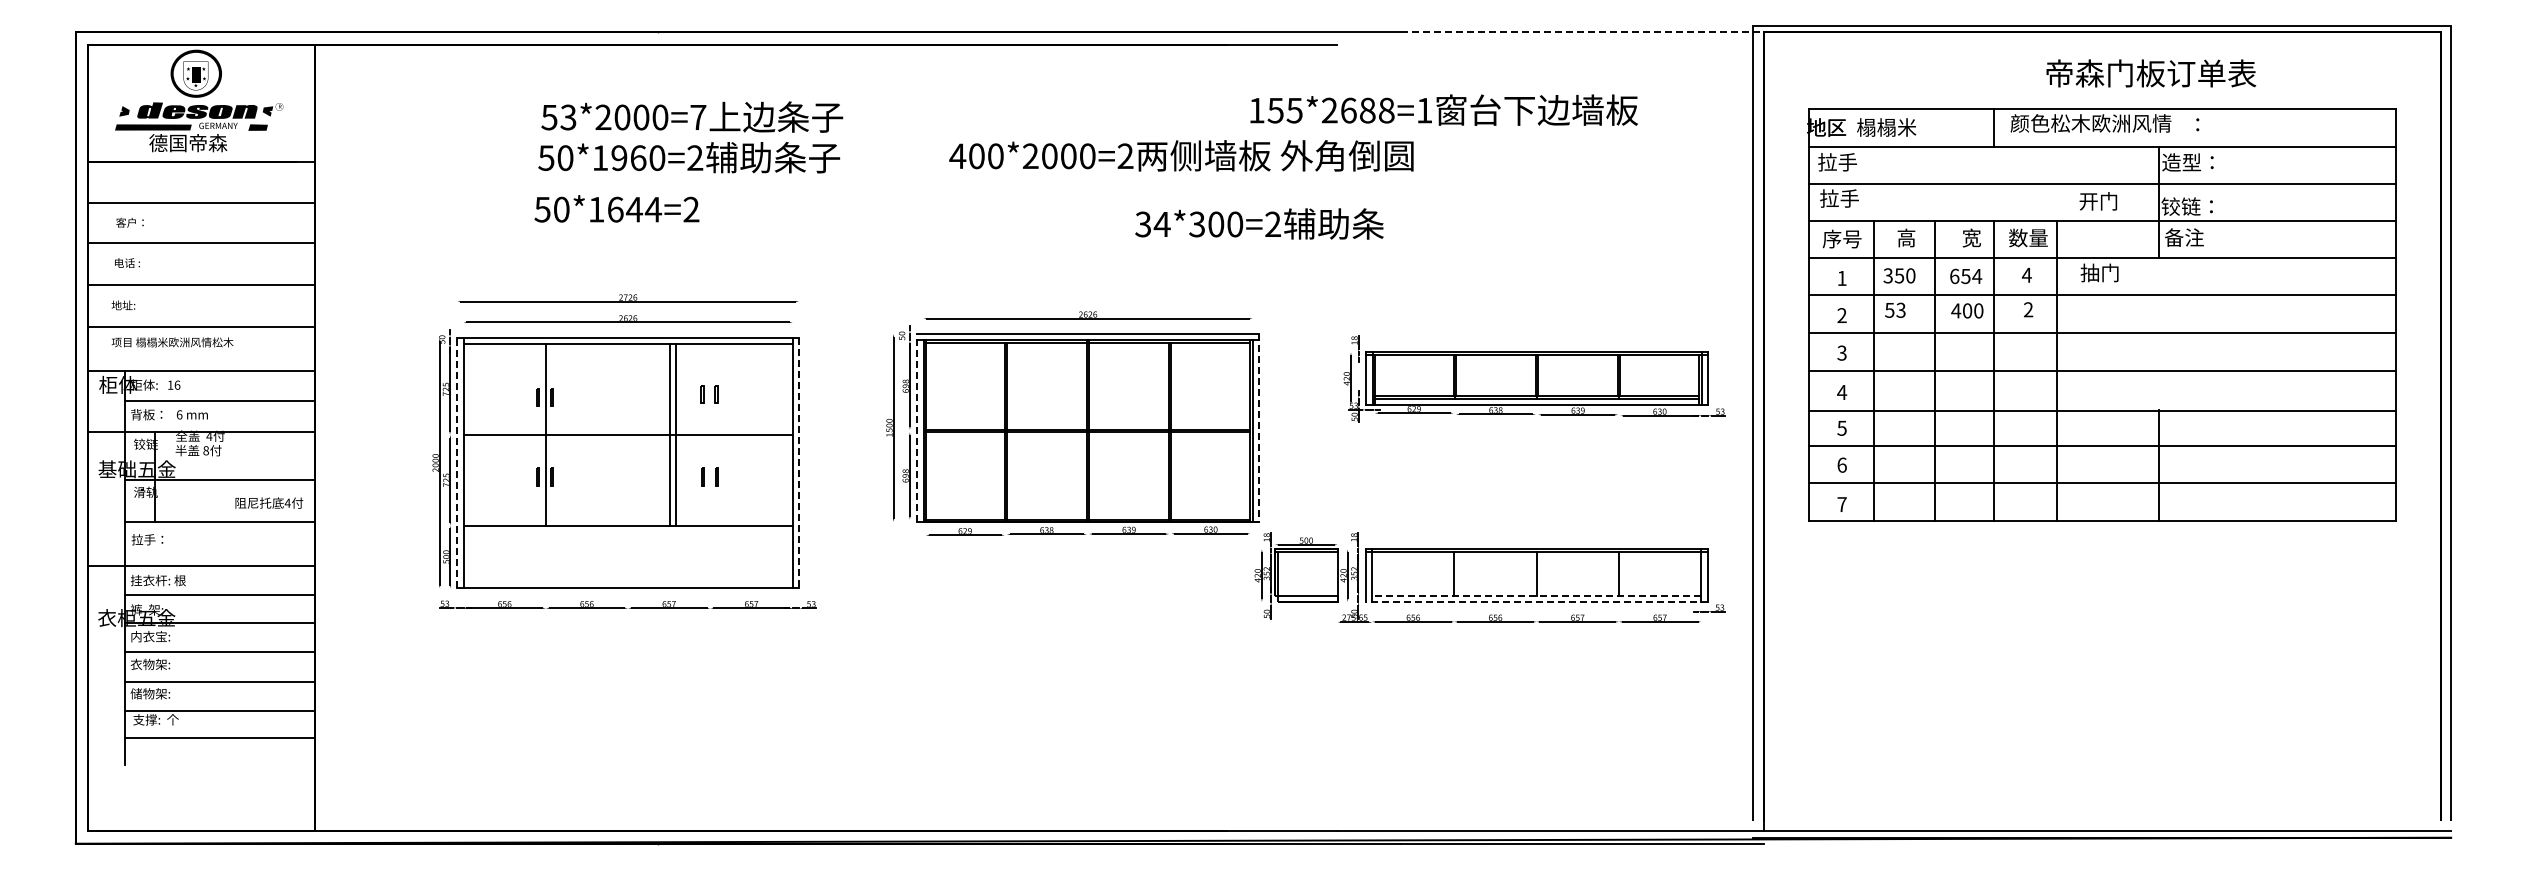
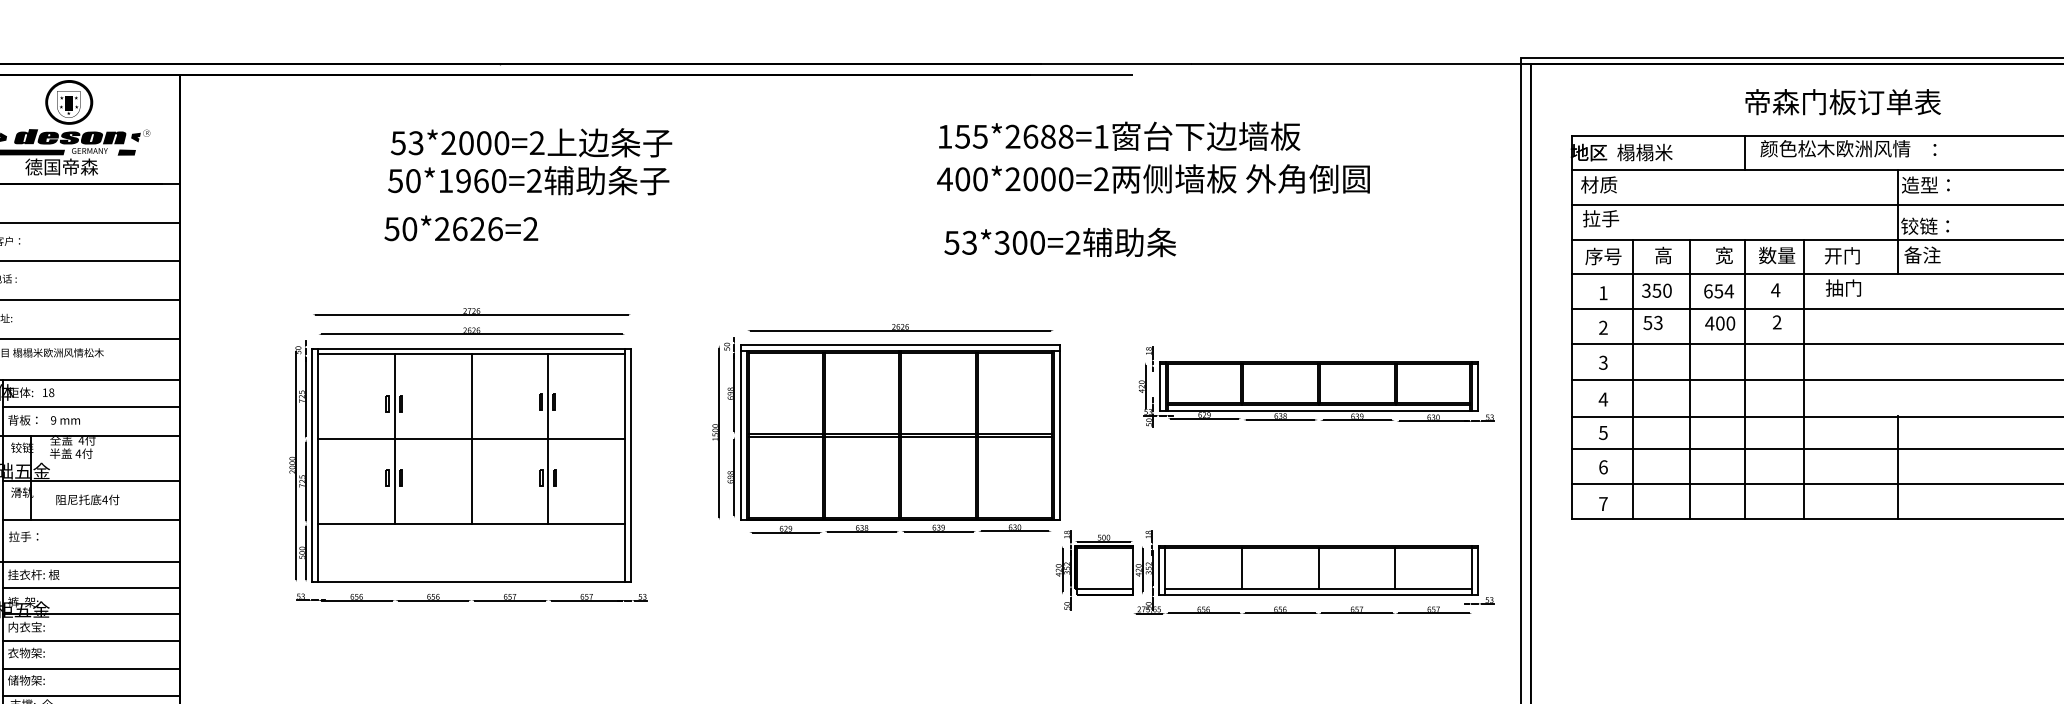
line: (1582, 32) -> (1361, 63), dashed -> solid
text: (2151, 73) -> (1843, 102), moved
text: (1443, 109) -> (1119, 135), moved
text: (698, 116) -> (537, 142), 53*2000=7 -> 53*2000=2
text: (1181, 155) -> (1153, 178), moved
text: (1837, 162) -> (1599, 185), 拉手 -> 材质
text: (2098, 201) -> (1842, 255), moved
text: (624, 209) -> (468, 228), 50*1644=2 -> 50*2626=2
text: (1152, 224) -> (960, 242), 34*300=2 -> 53*300=2
text: (177, 384) -> (51, 392), 16 -> 18
text: (179, 414) -> (53, 420), 6 -> 9
line: (917, 427) -> (741, 432), dashed -> solid
line: (1258, 427) -> (1059, 432), dashed -> solid
line: (670, 434) -> (472, 438), moved
line: (676, 434) -> (548, 438), moved
text: (206, 450) -> (78, 453), 8 -> 4
line: (457, 462) -> (312, 464), dashed -> solid
line: (799, 463) -> (631, 465), dashed -> solid
text: (269, 502) -> (88, 499), moved
line: (1536, 595) -> (1318, 588), dashed -> solid
line: (1536, 601) -> (1318, 594), dashed -> solid

